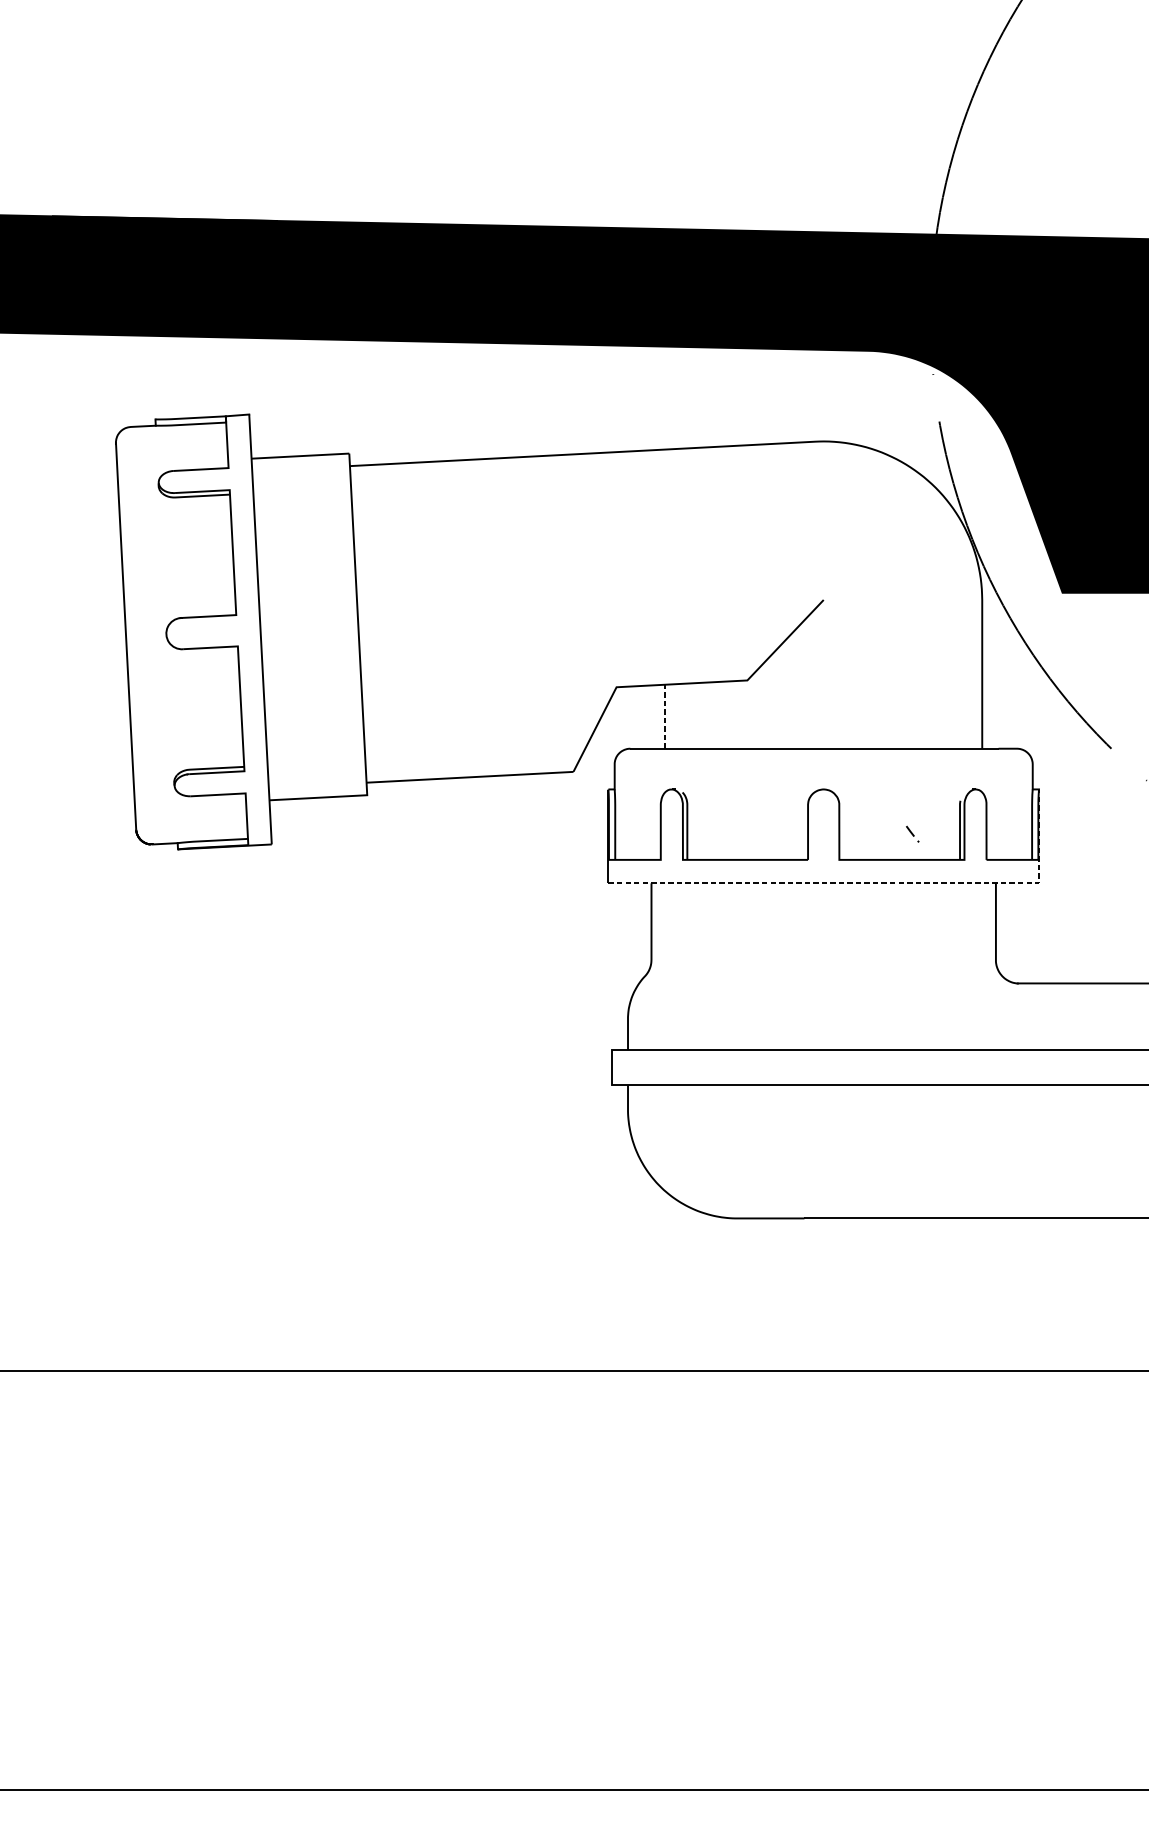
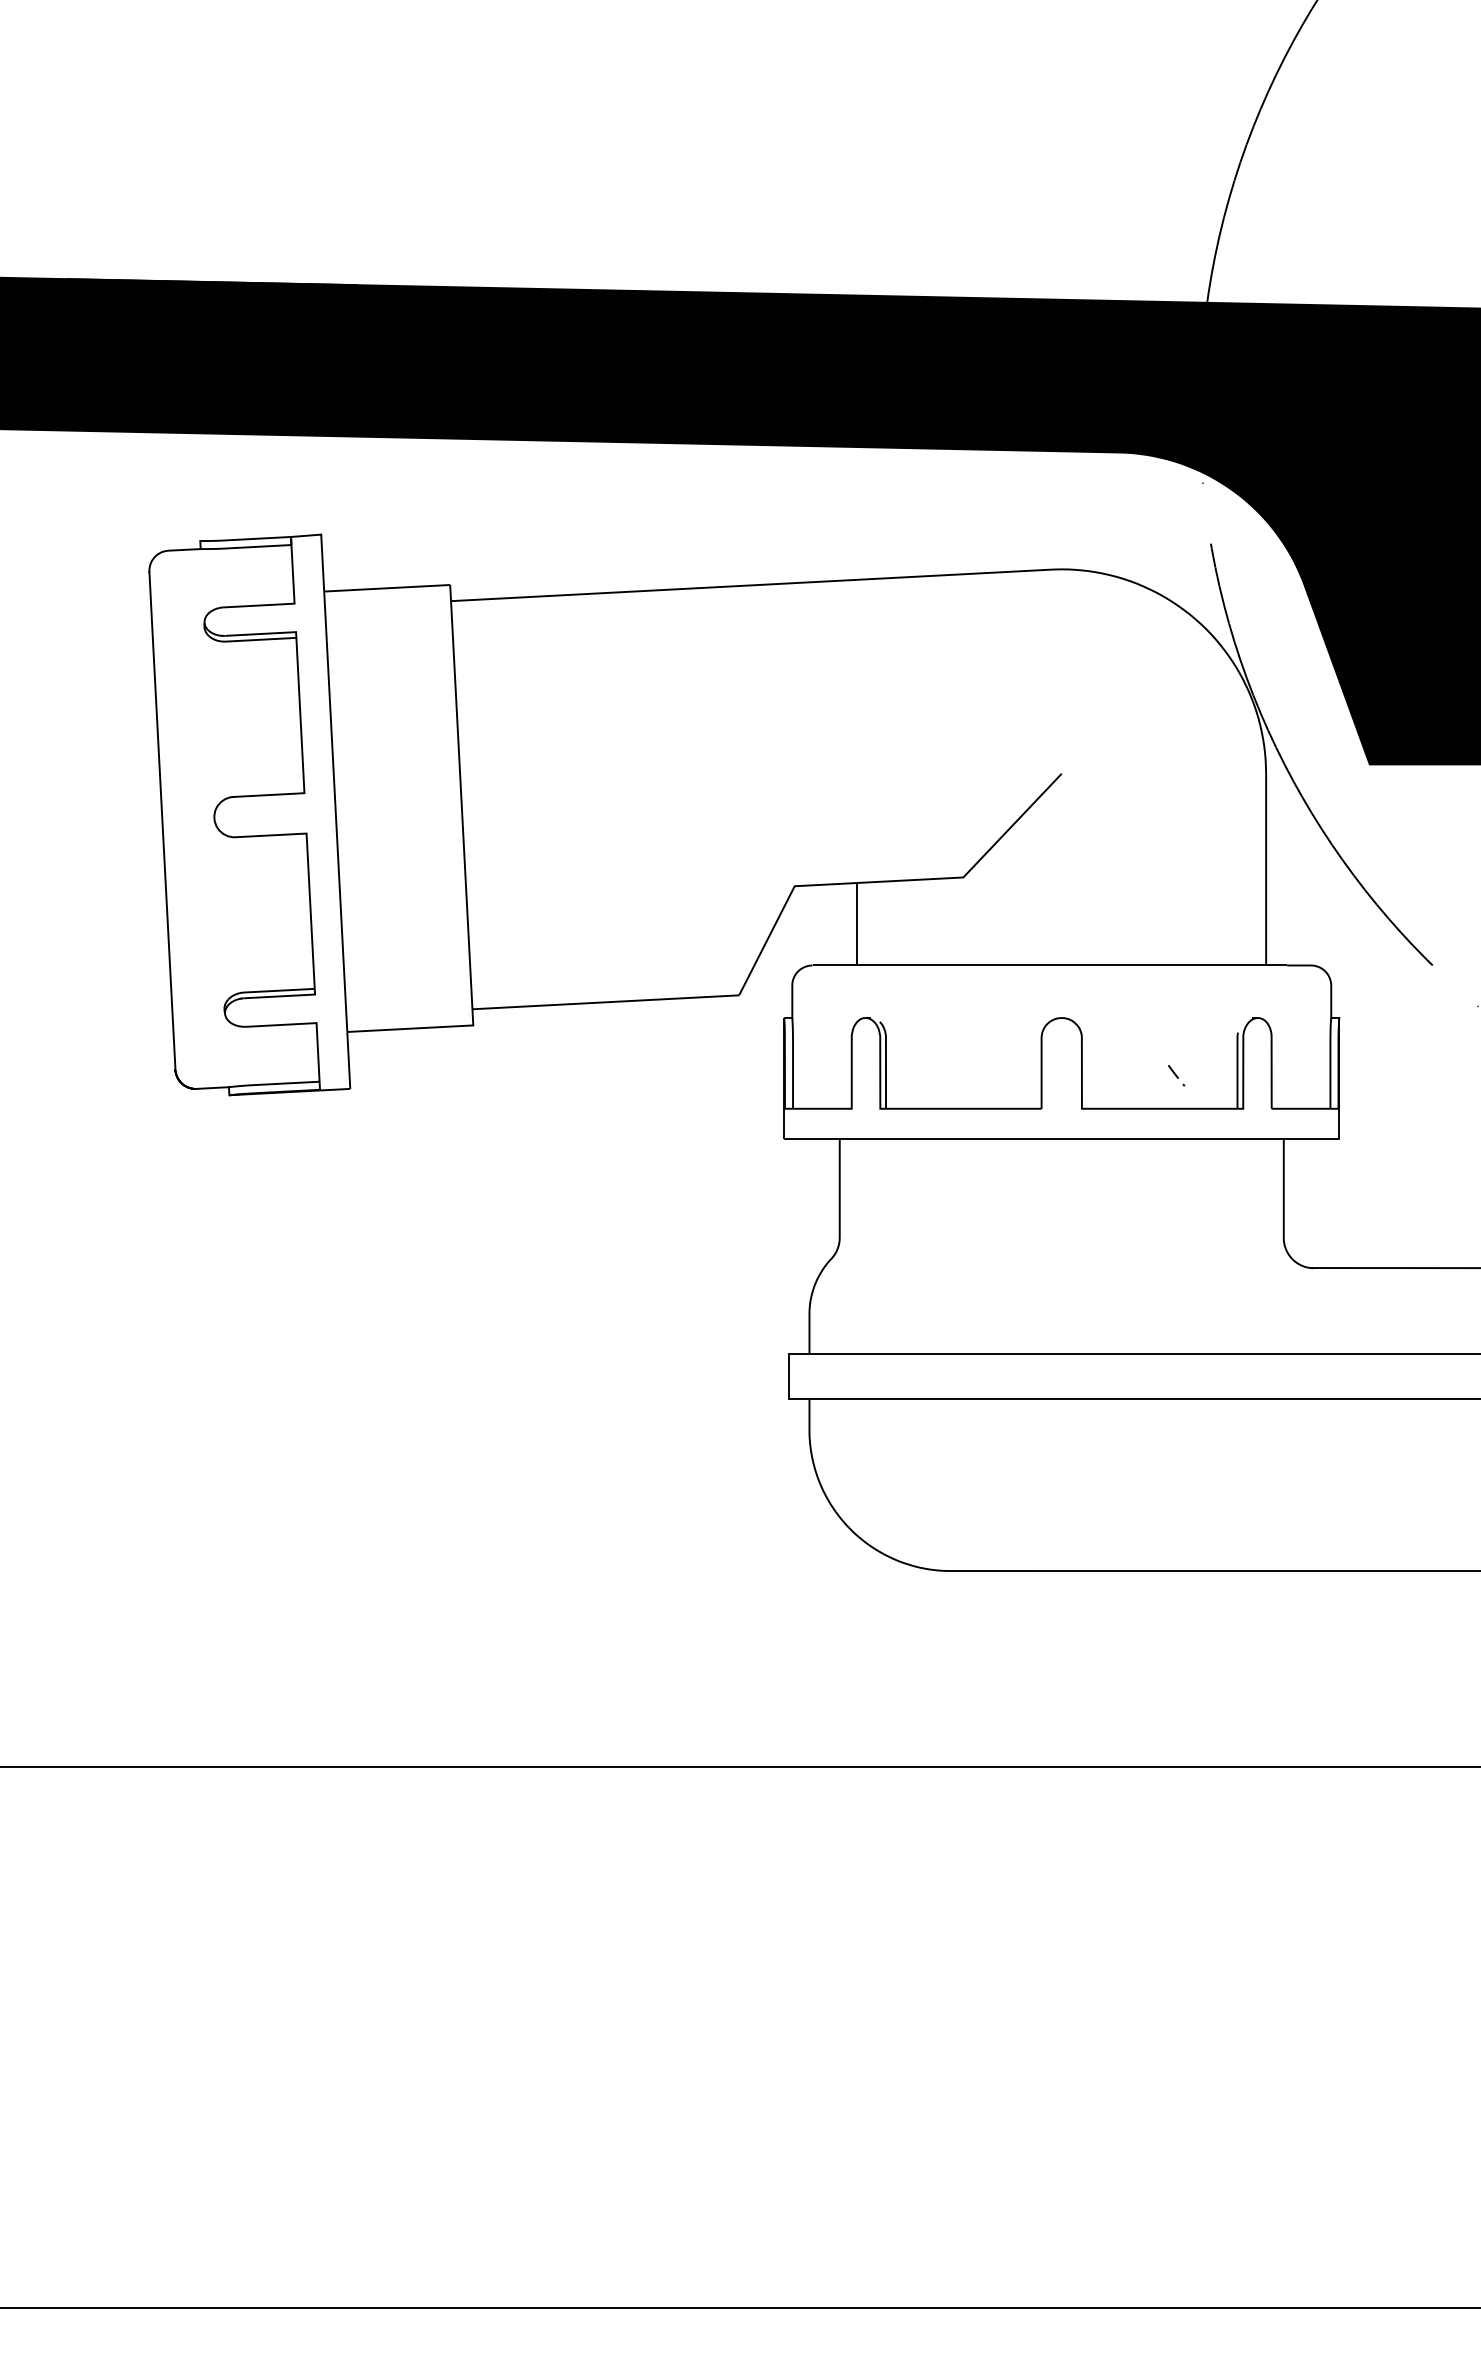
line: (665, 716) -> (857, 923), dashed -> solid
line: (870, 883) -> (1122, 1139), dashed -> solid

